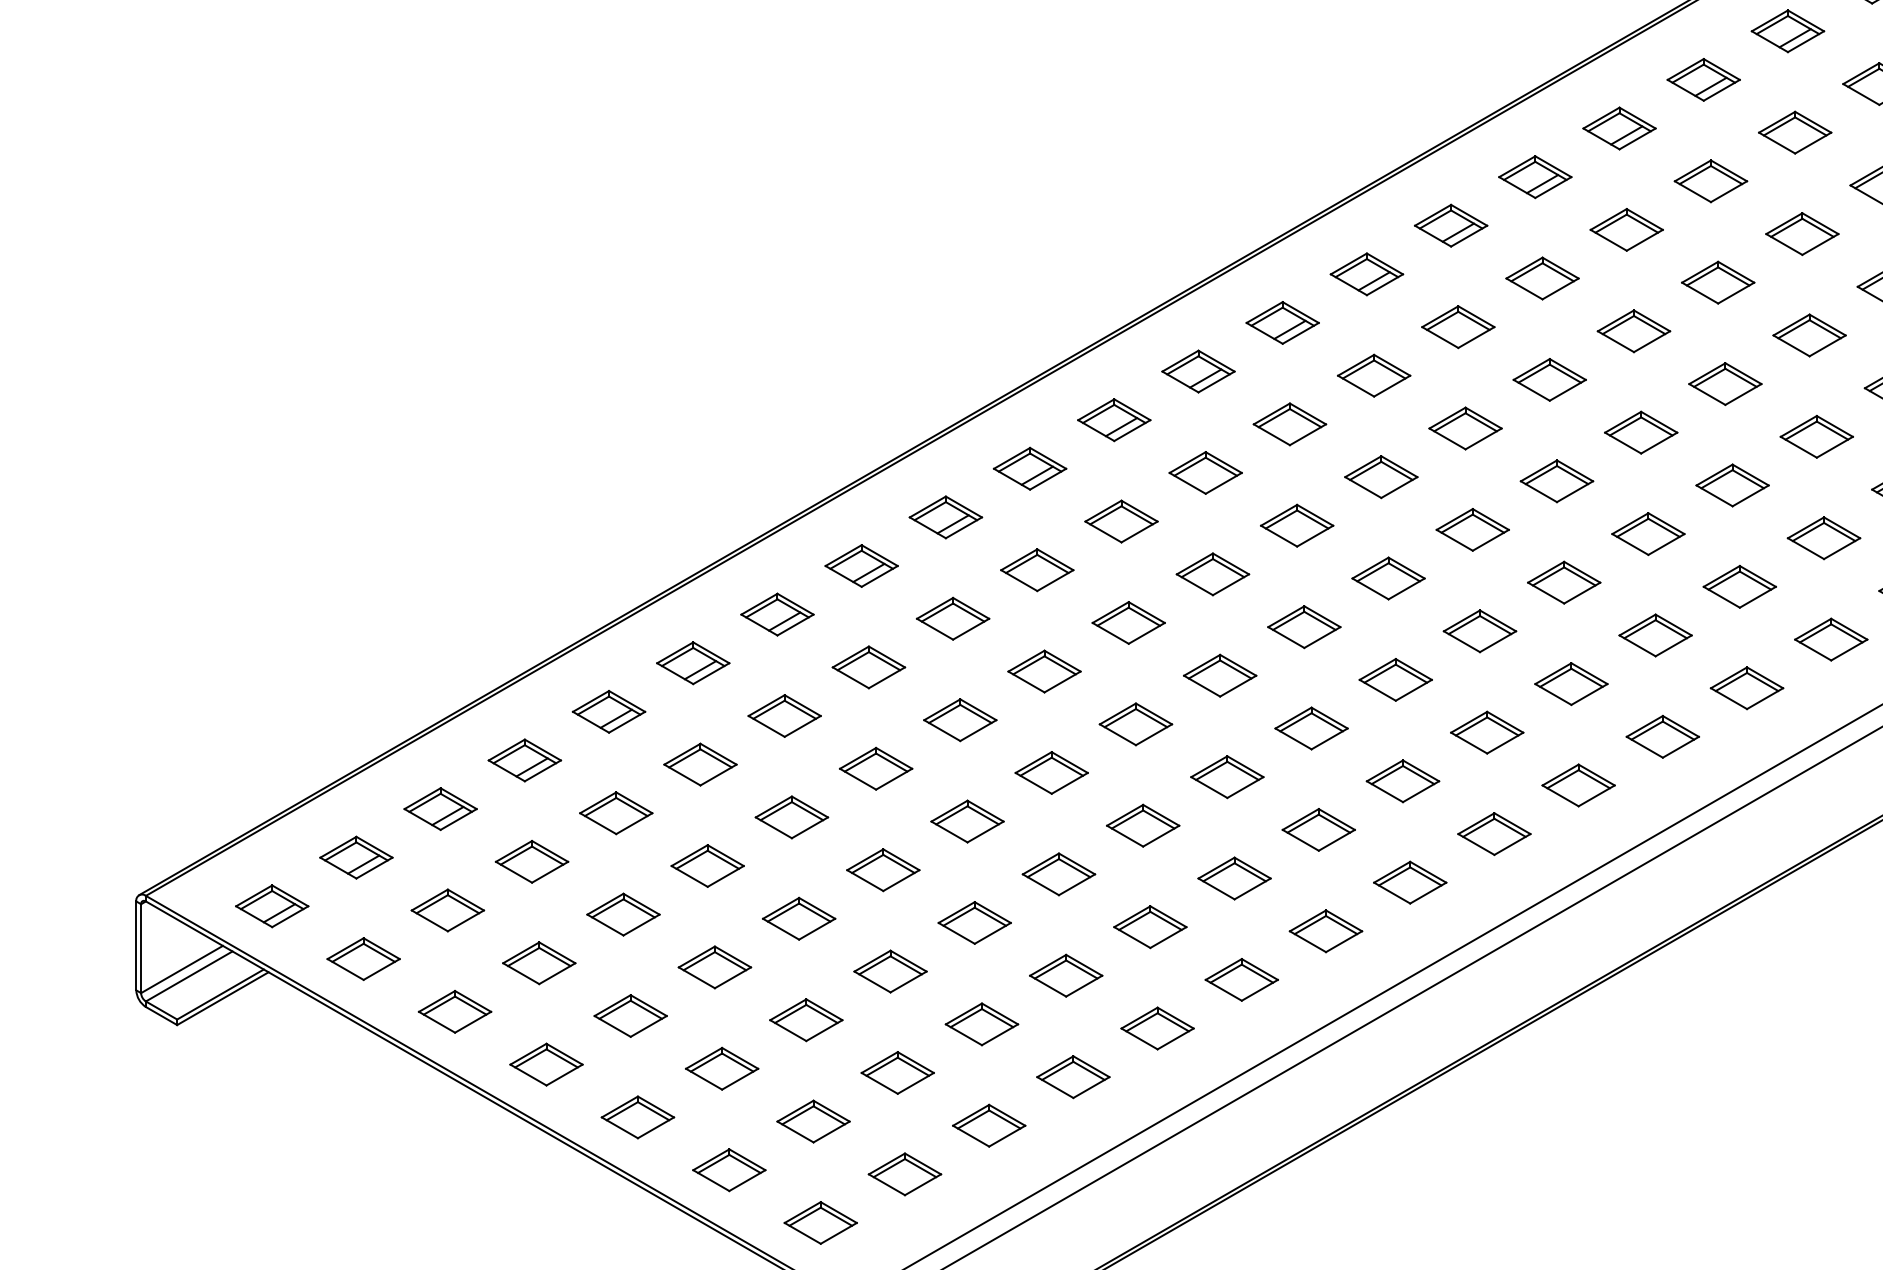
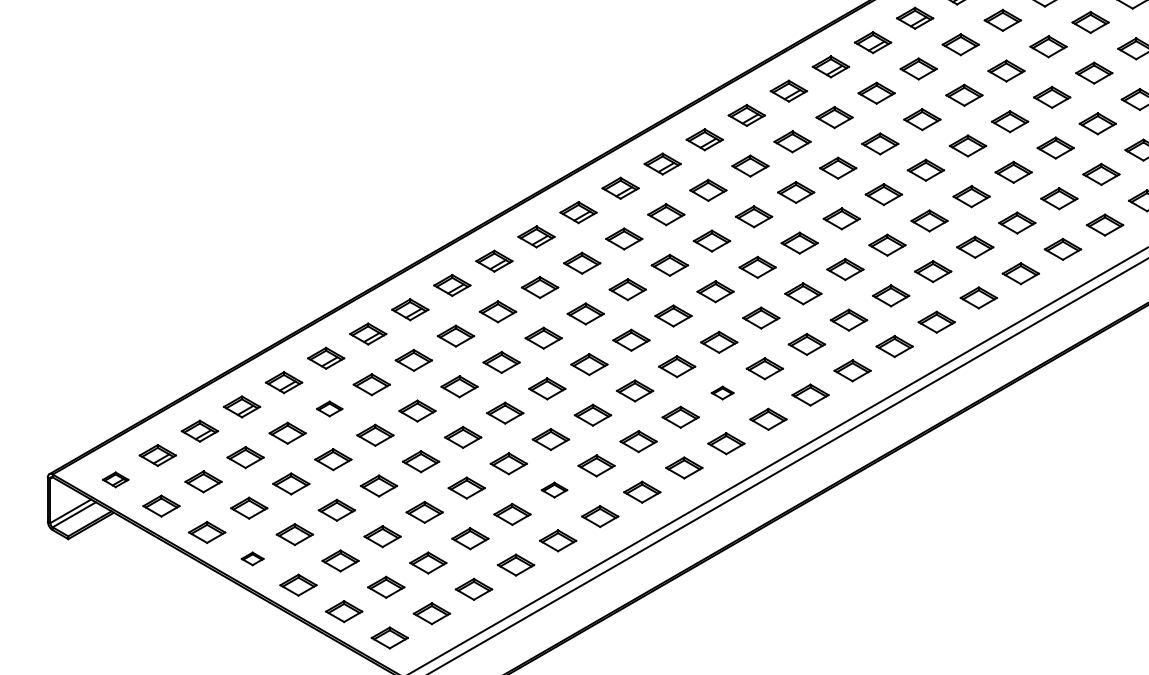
part: (1486, 731) -> (722, 392), size x0.6
part: (699, 763) -> (329, 408), size x0.7
part: (271, 905) -> (115, 479), size x0.7
part: (1150, 925) -> (554, 489), size x0.7
part: (545, 1063) -> (252, 558), size x0.6

